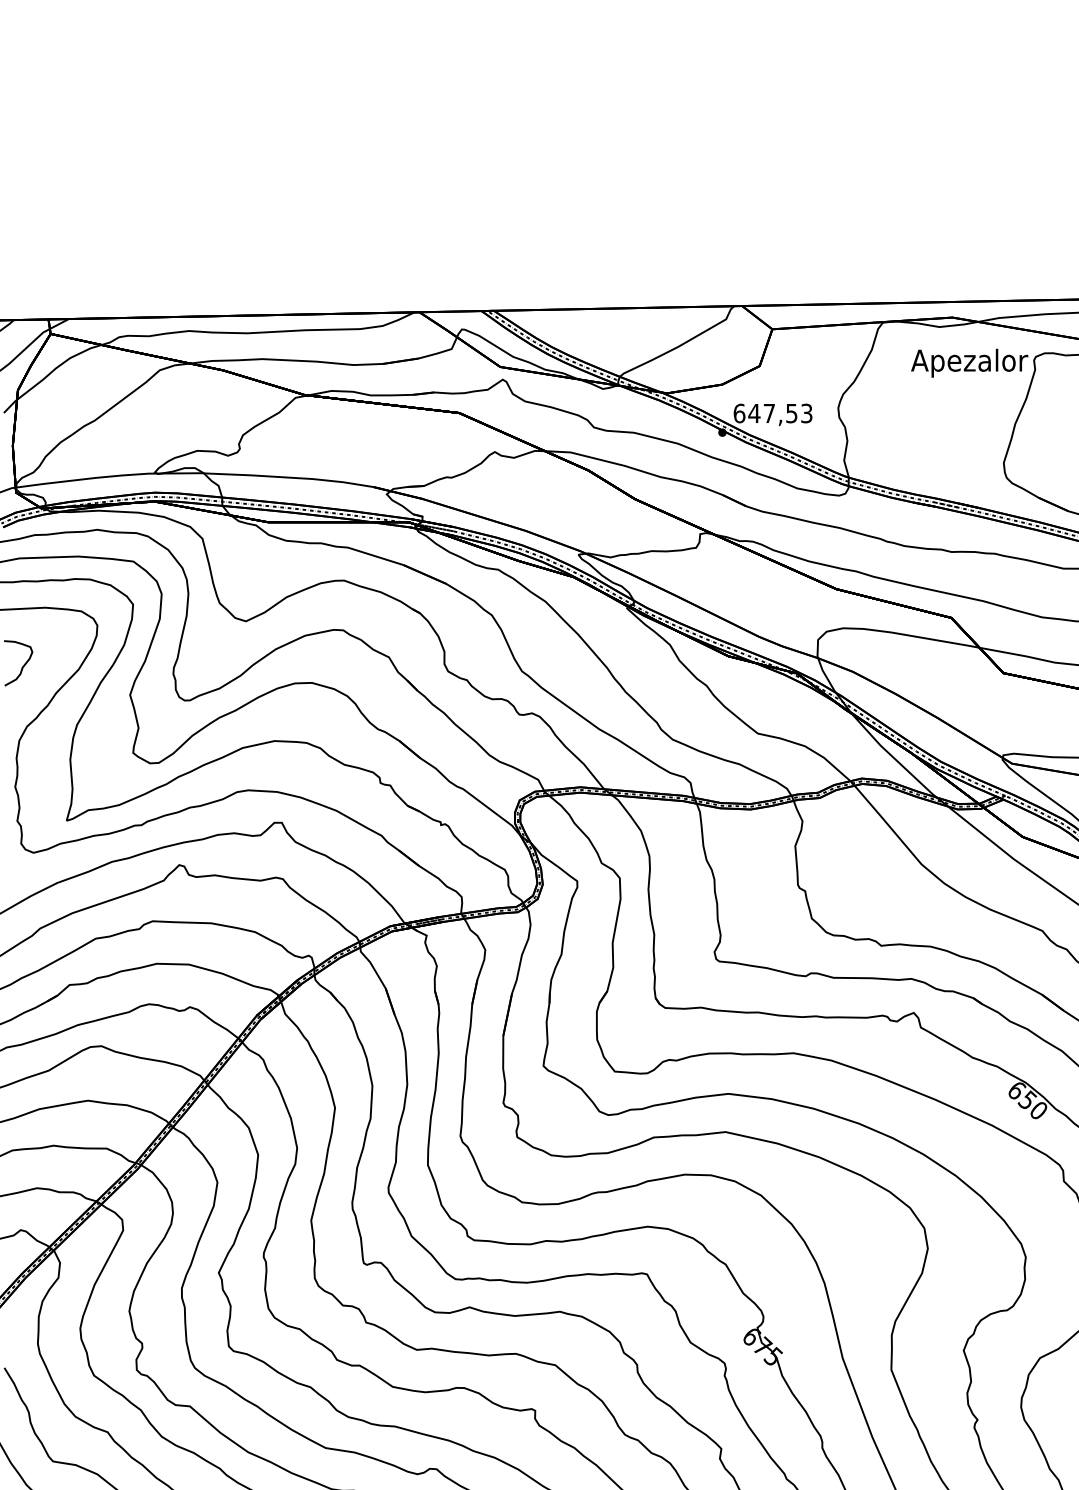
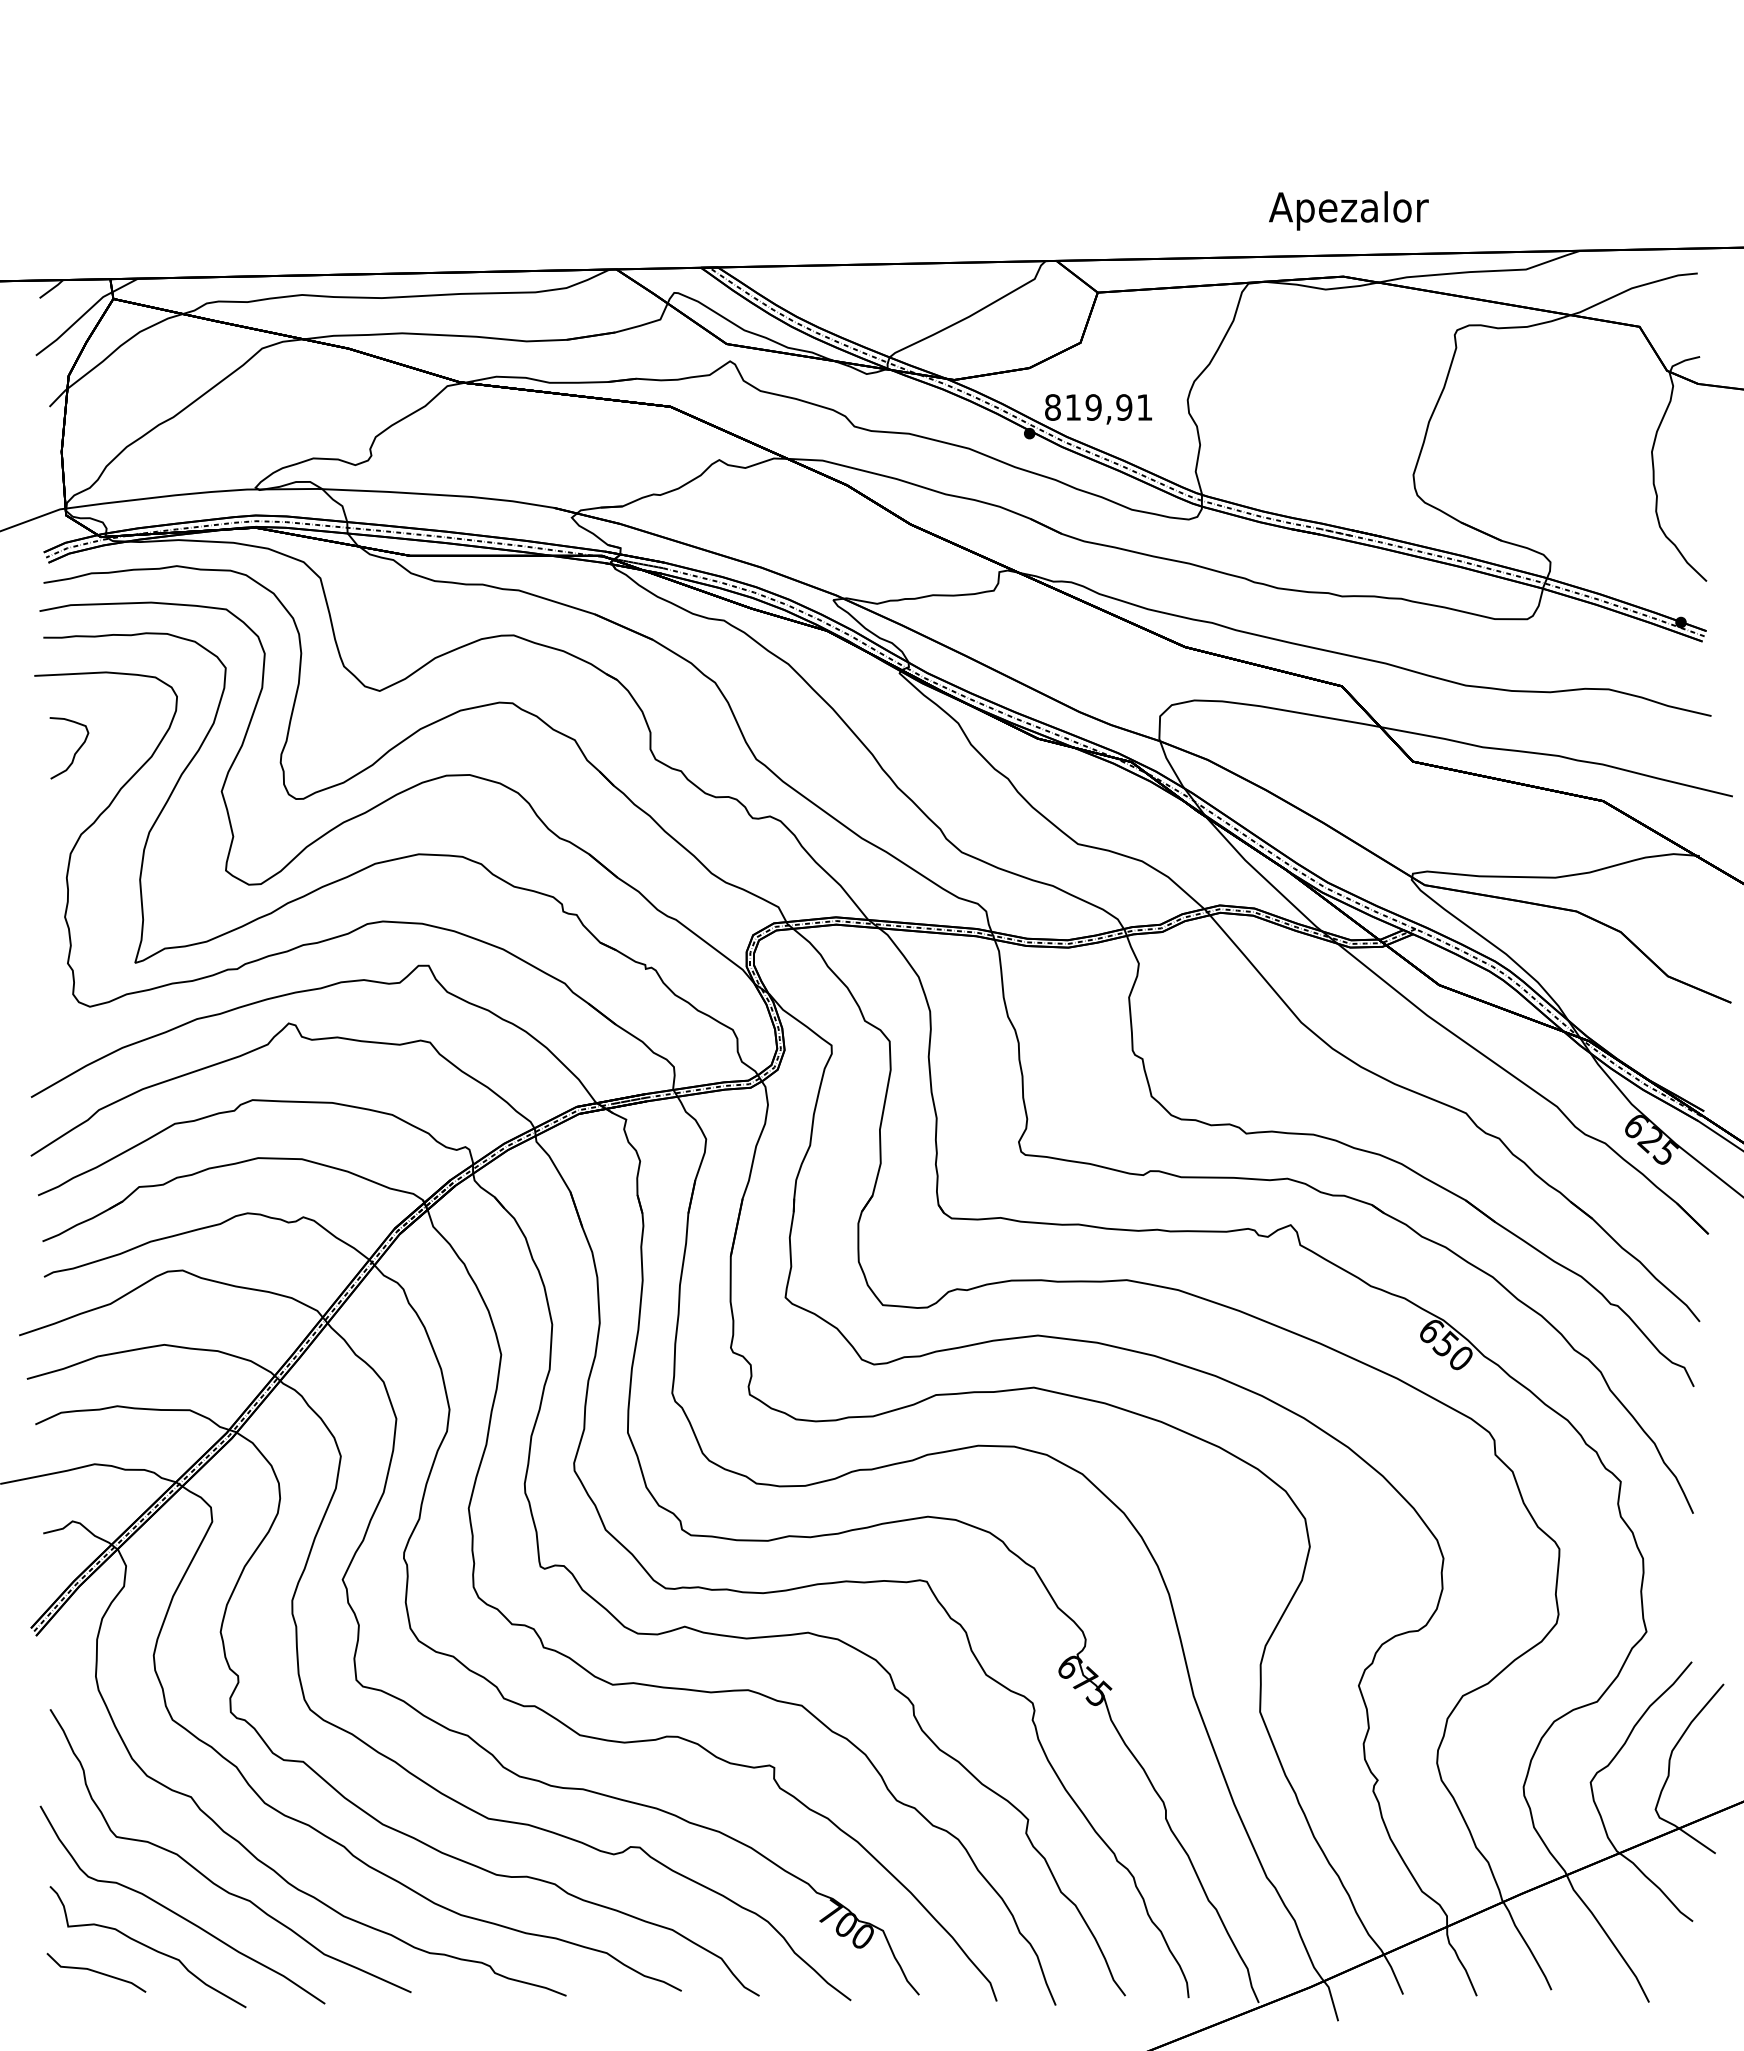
text: (969, 362) -> (1348, 210), moved
text: (772, 413) -> (1098, 407), 647,53 -> 819,91

